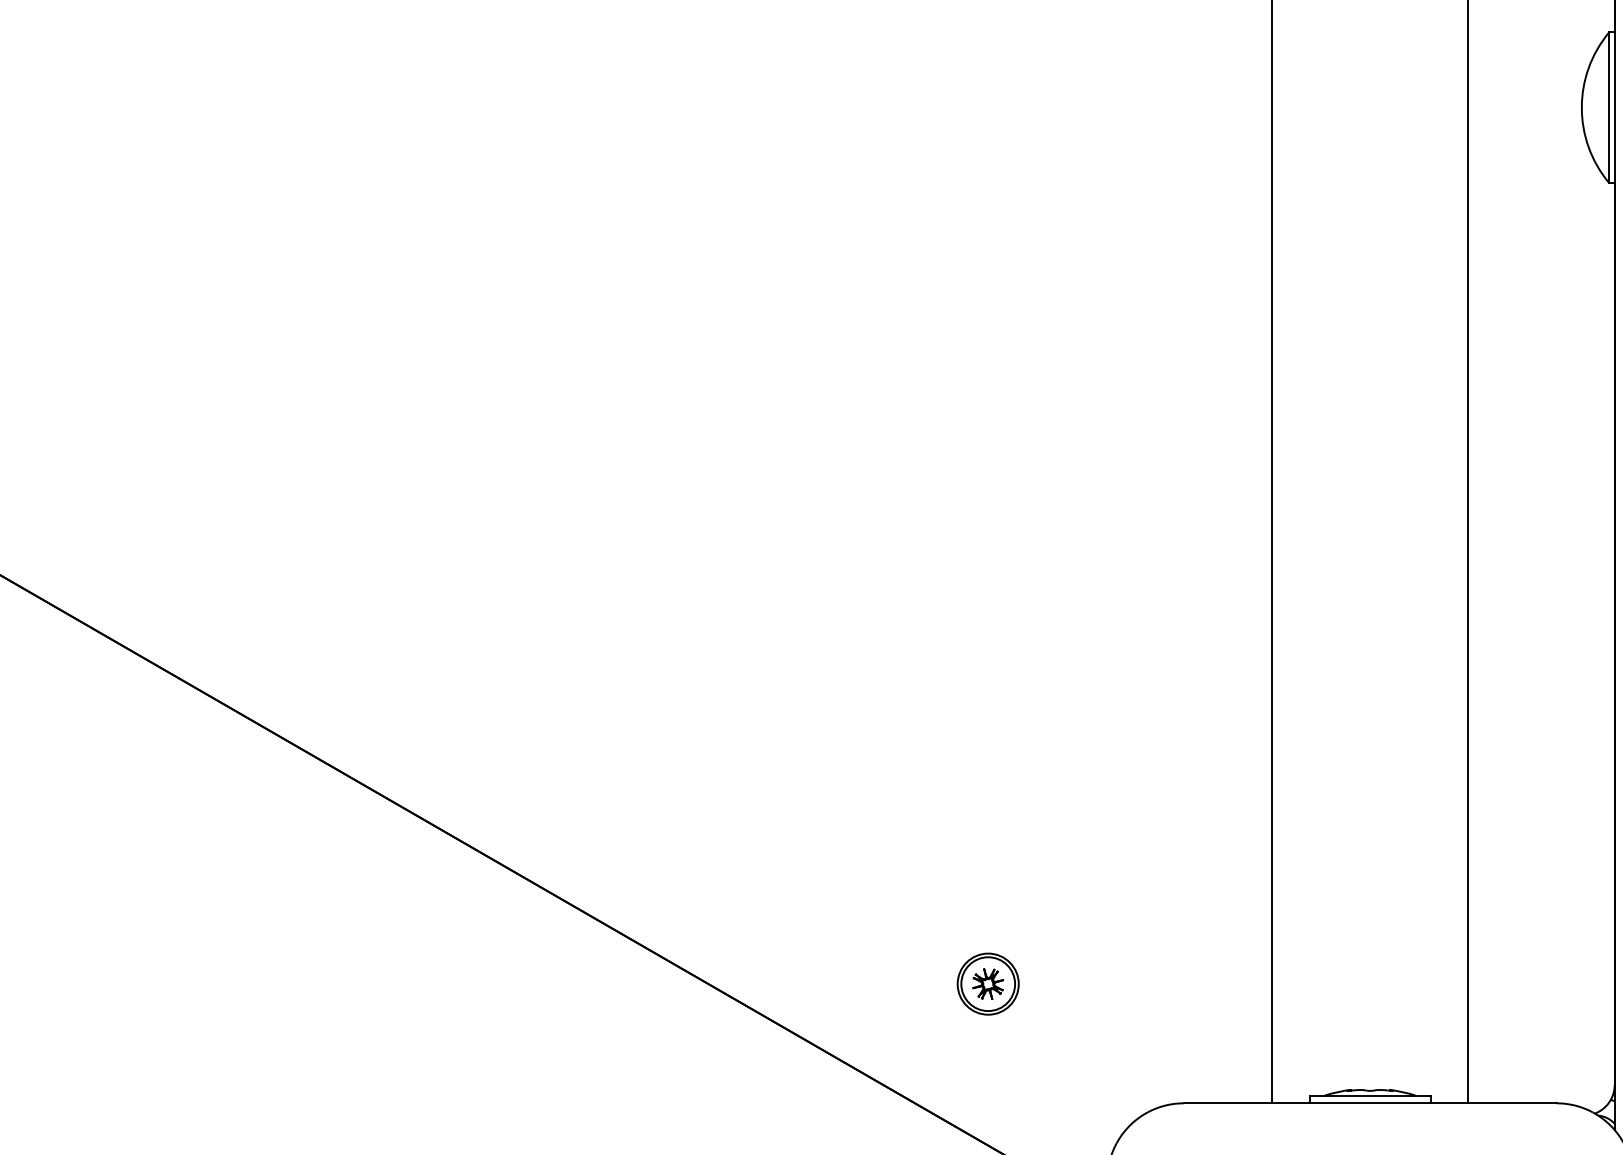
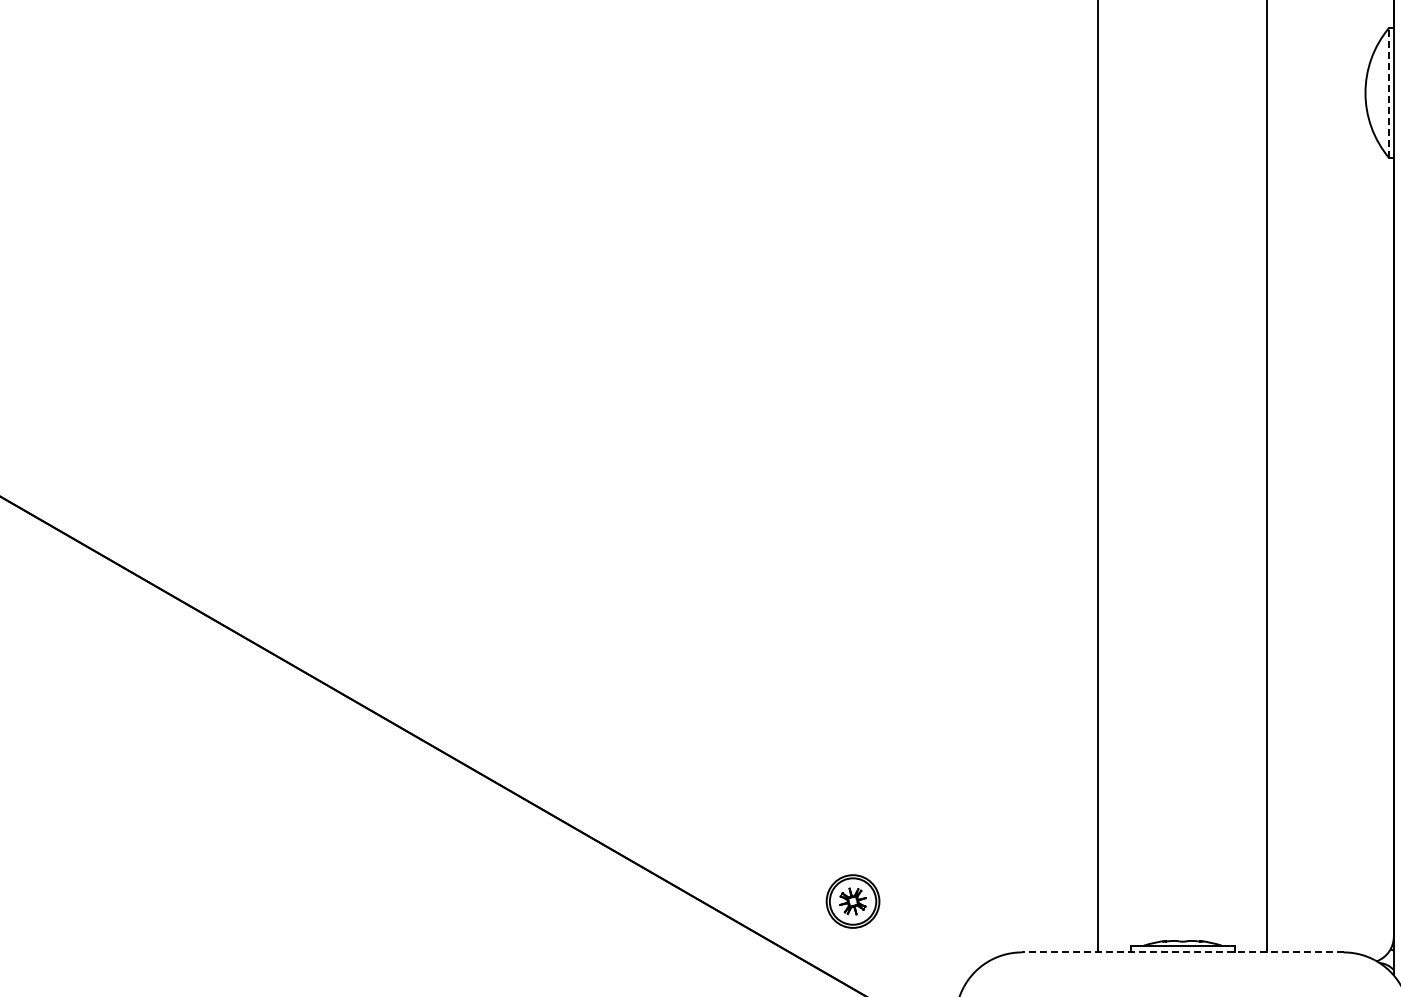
line: (1609, 107) -> (1389, 92), solid -> dashed
part: (987, 984) -> (852, 901), moved
line: (1369, 1103) -> (1182, 952), solid -> dashed

